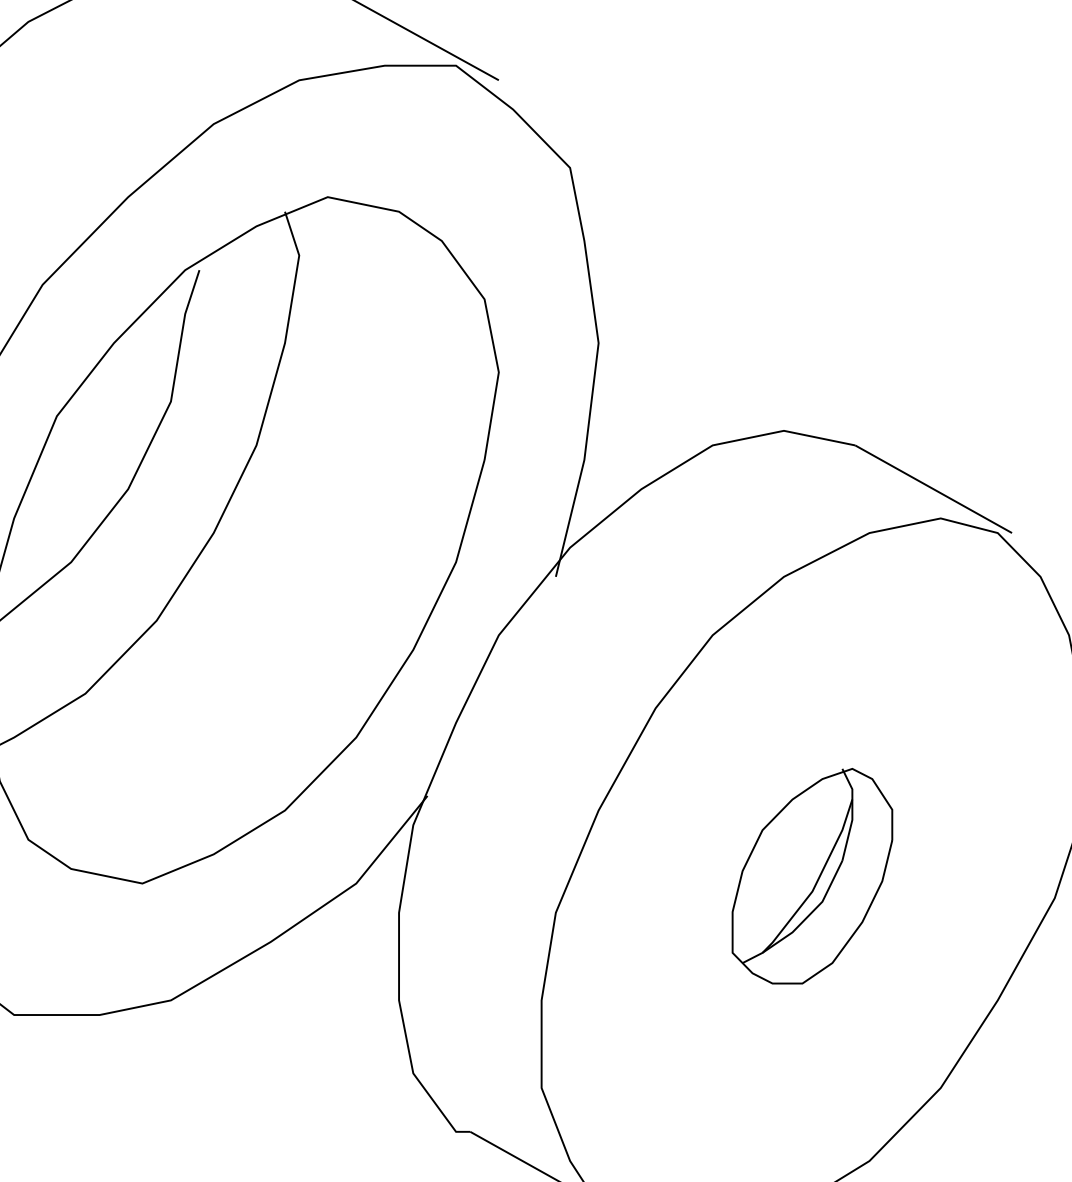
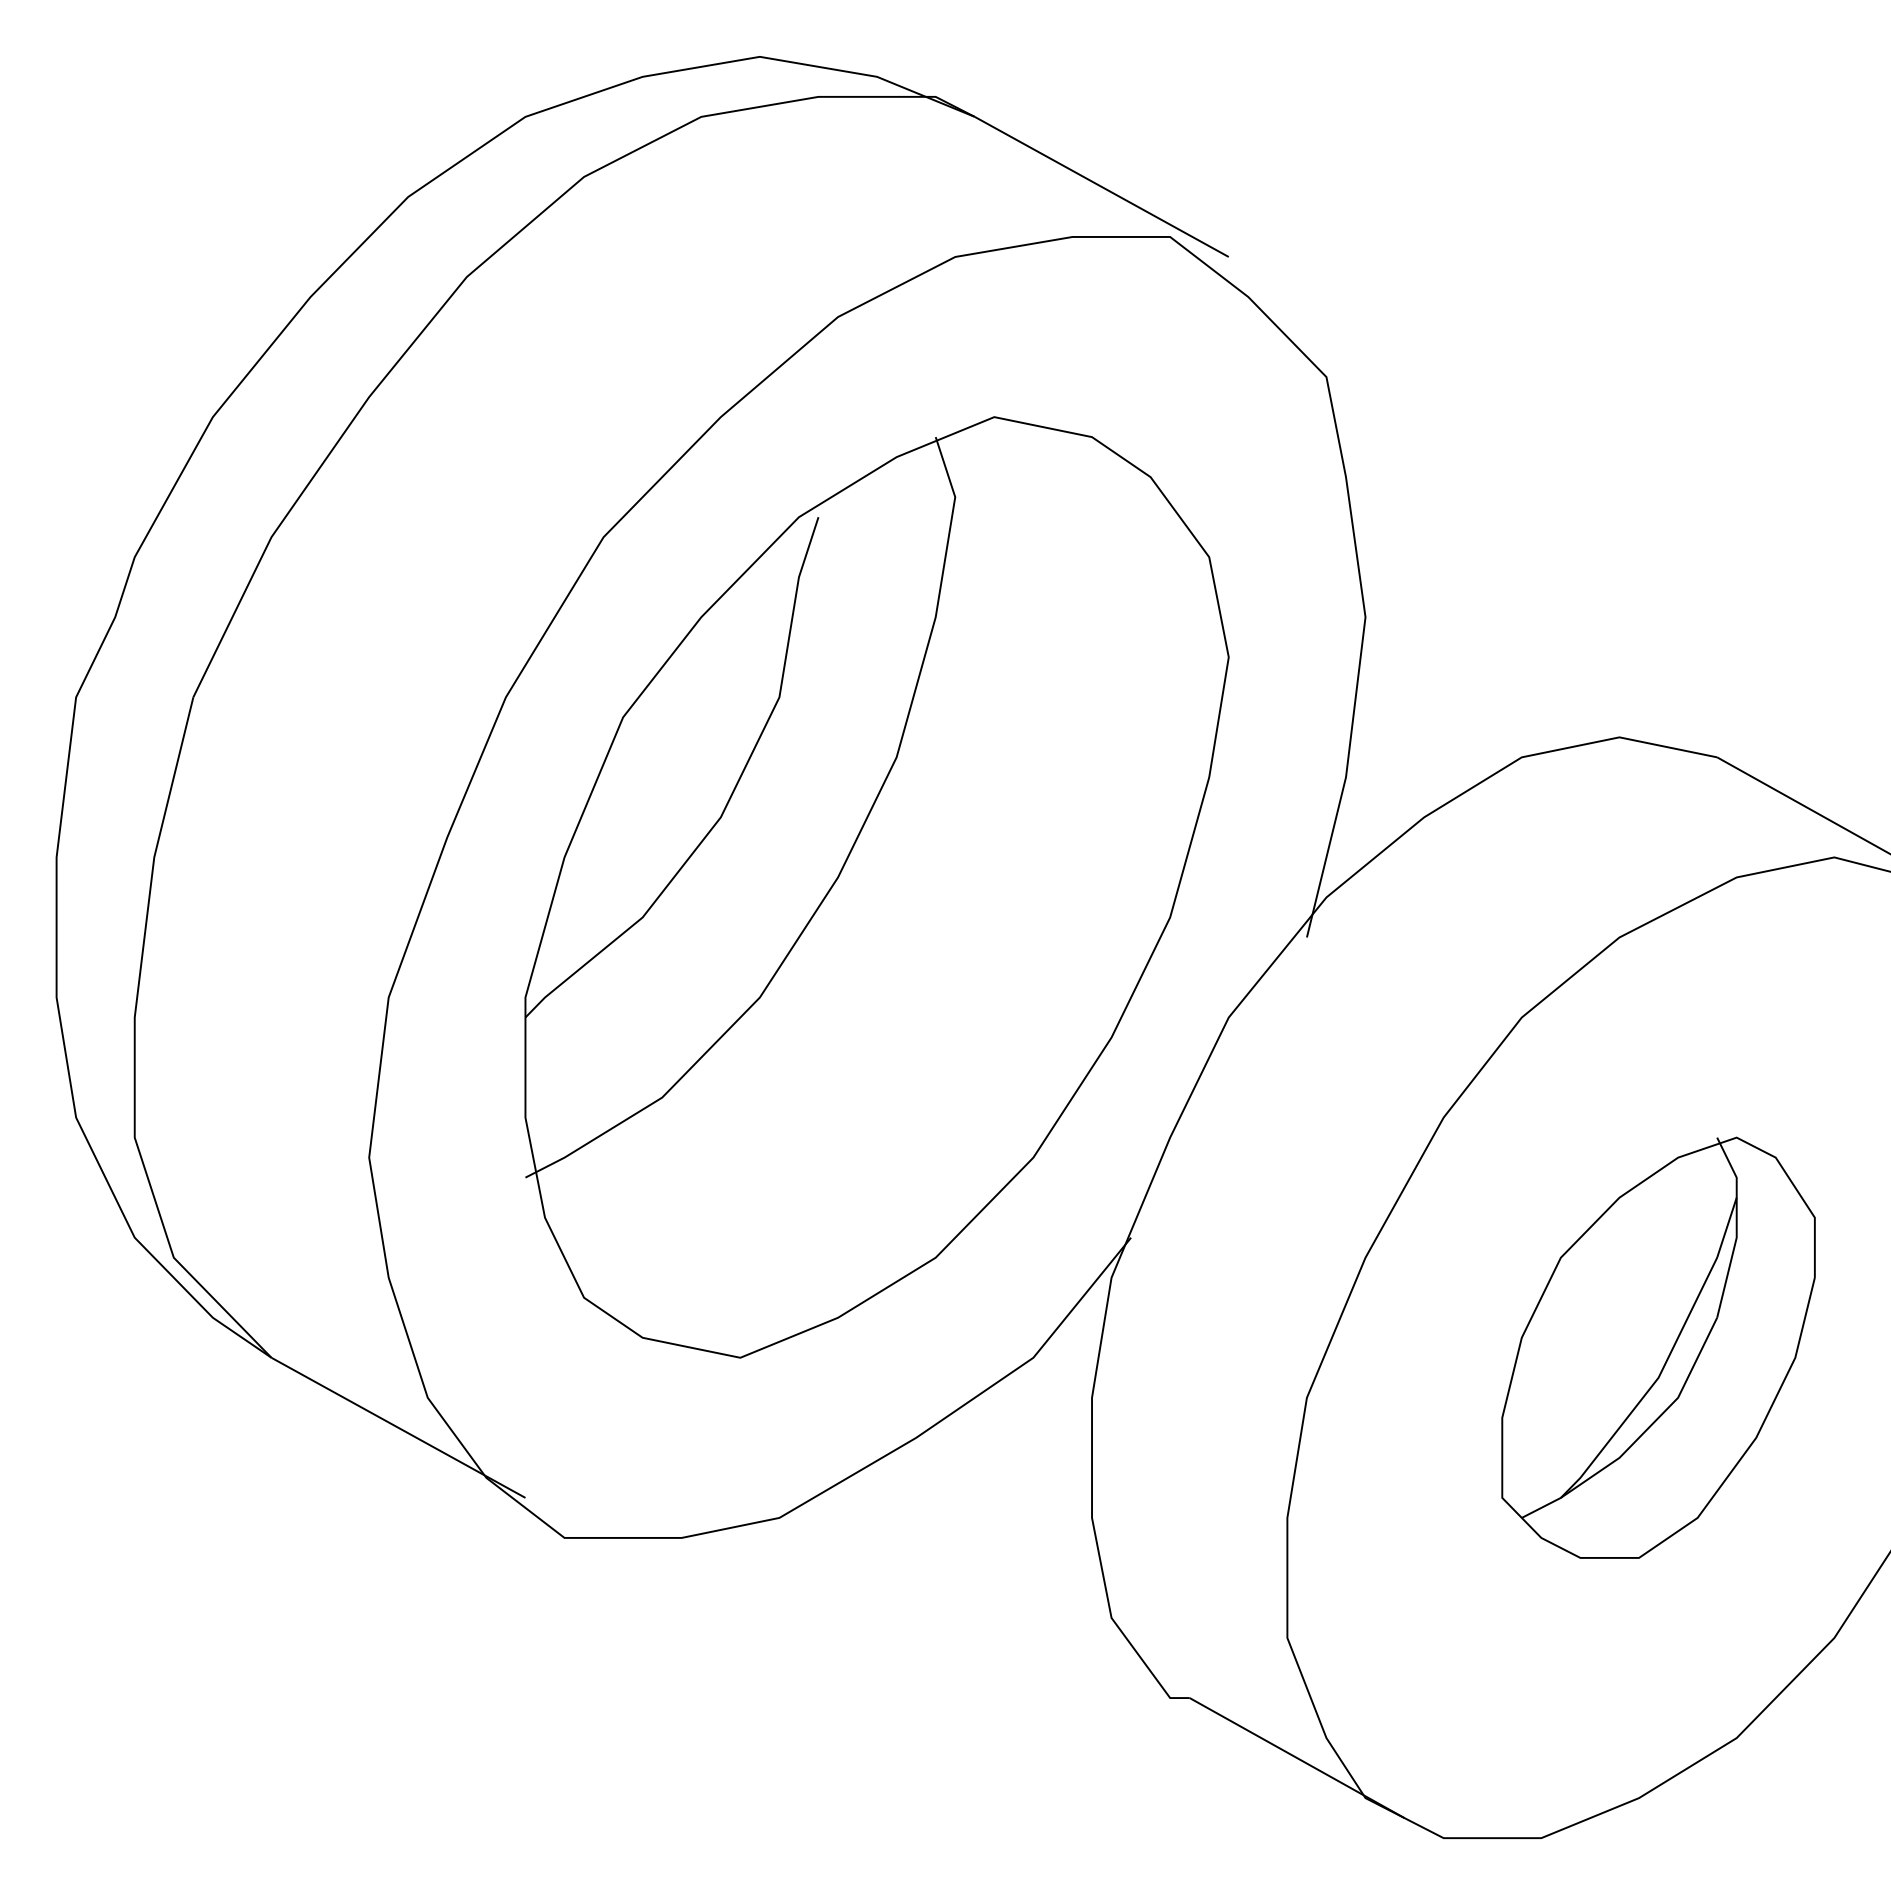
part: (812, 876) -> (1658, 1347), size x1.43

